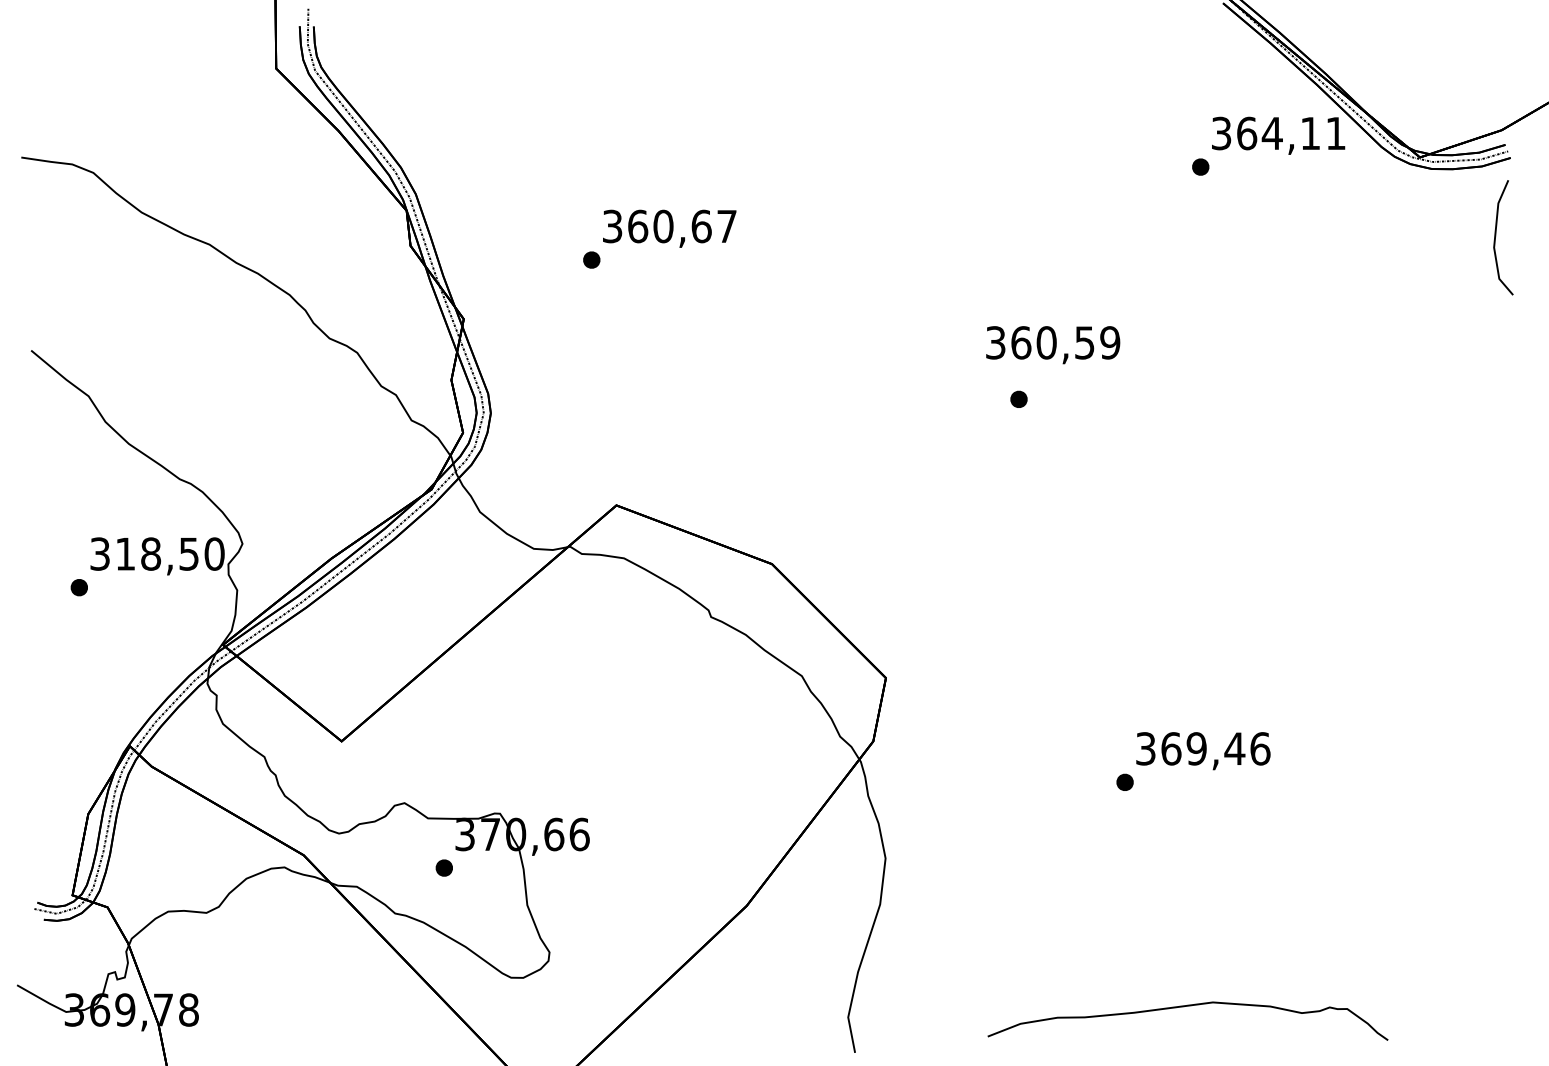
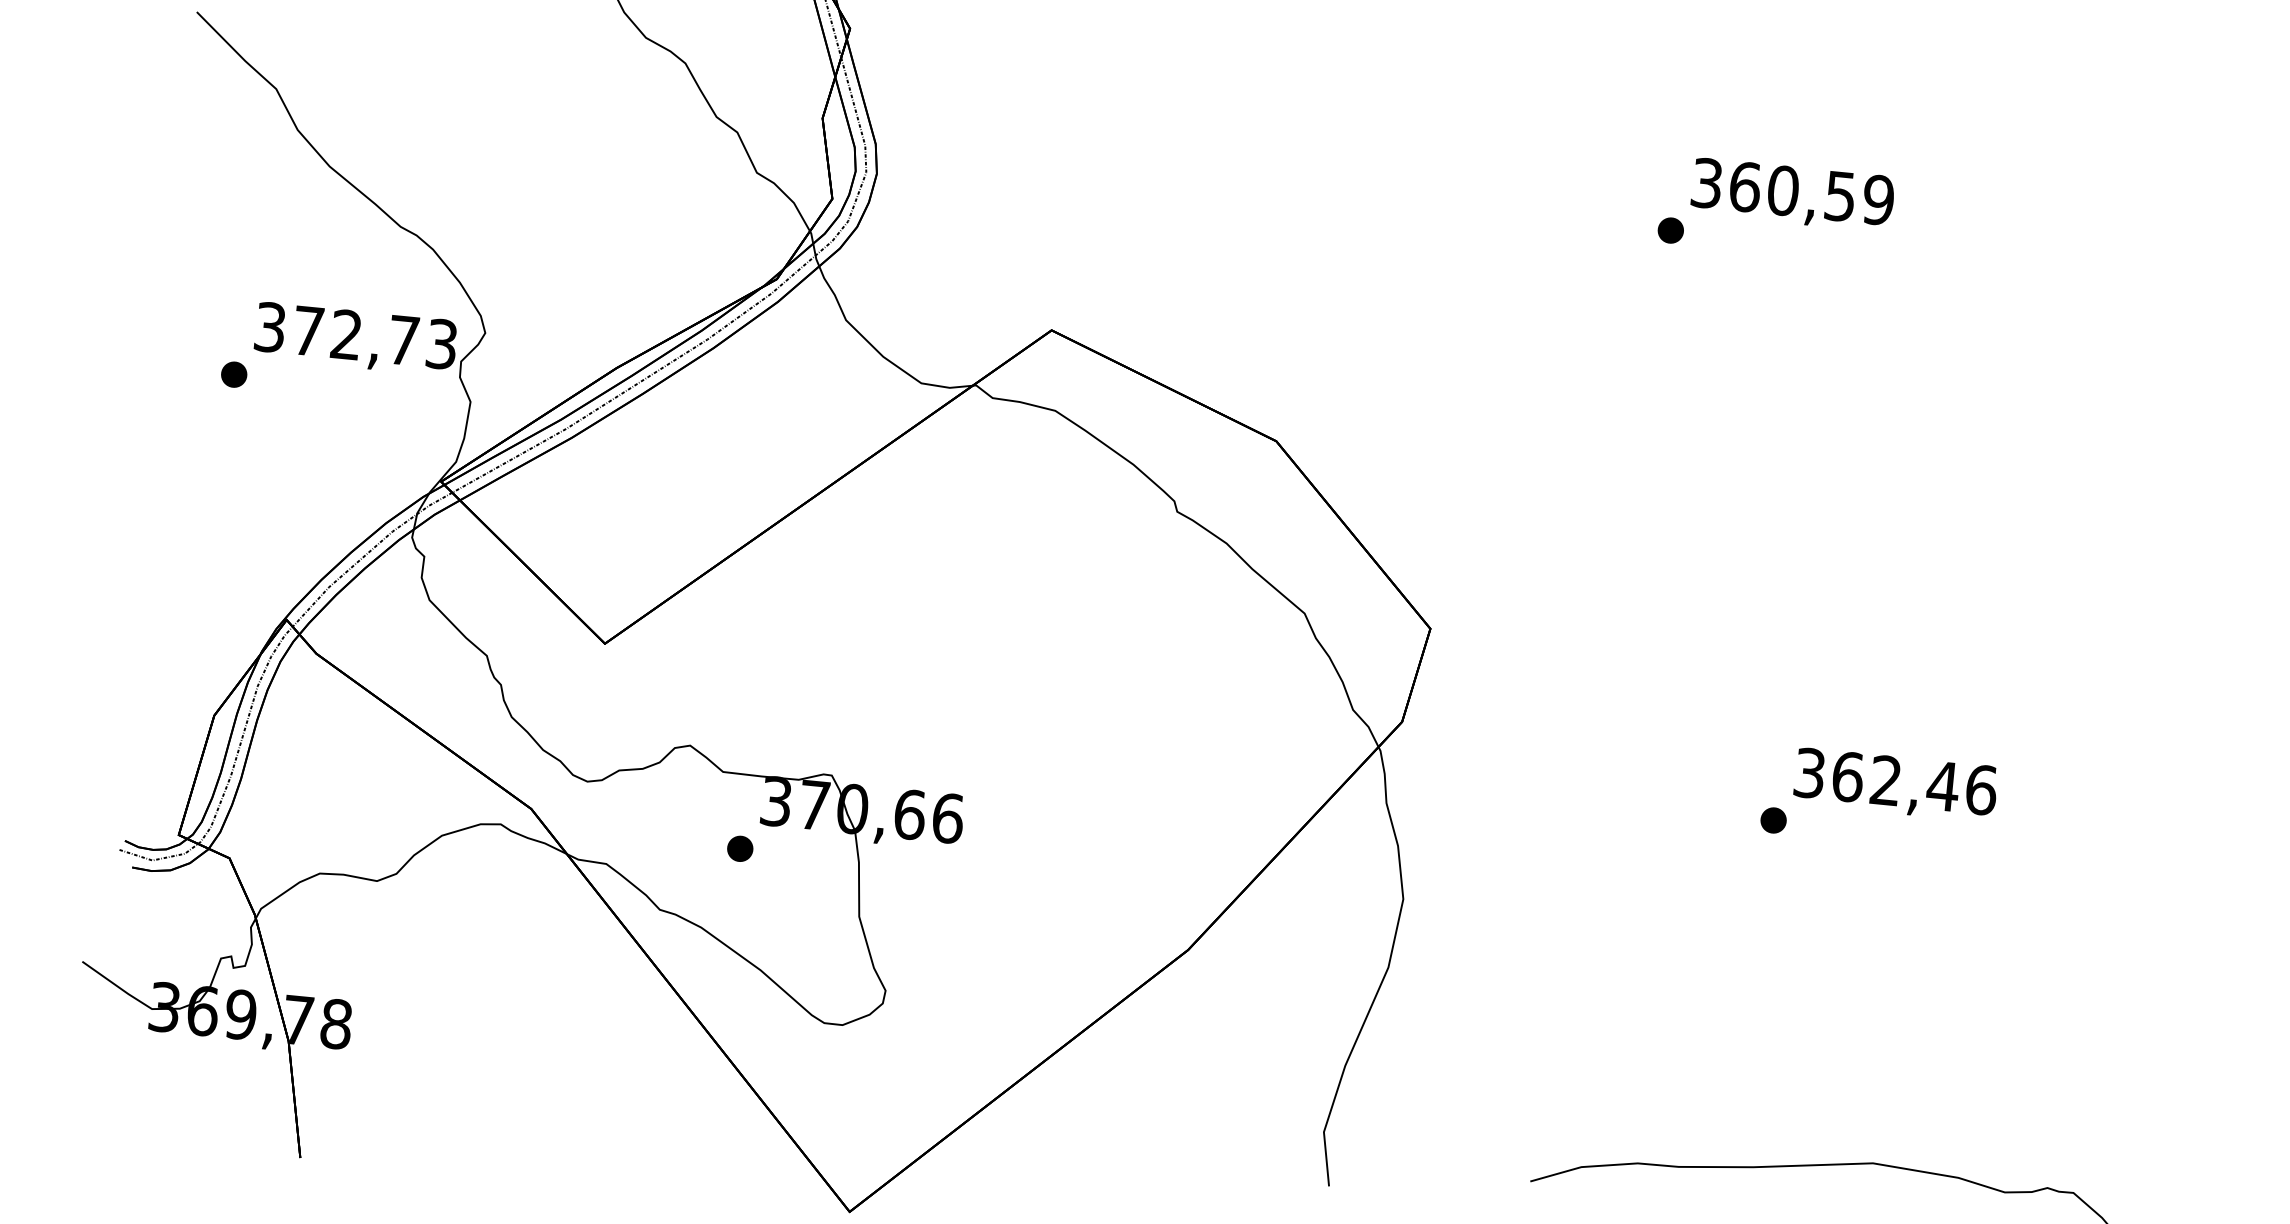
text: (1053, 345) -> (1793, 195), moved
text: (170, 553) -> (375, 336), 318,50 -> 372,73
text: (1196, 748) -> (1885, 780), 369,46 -> 362,46

